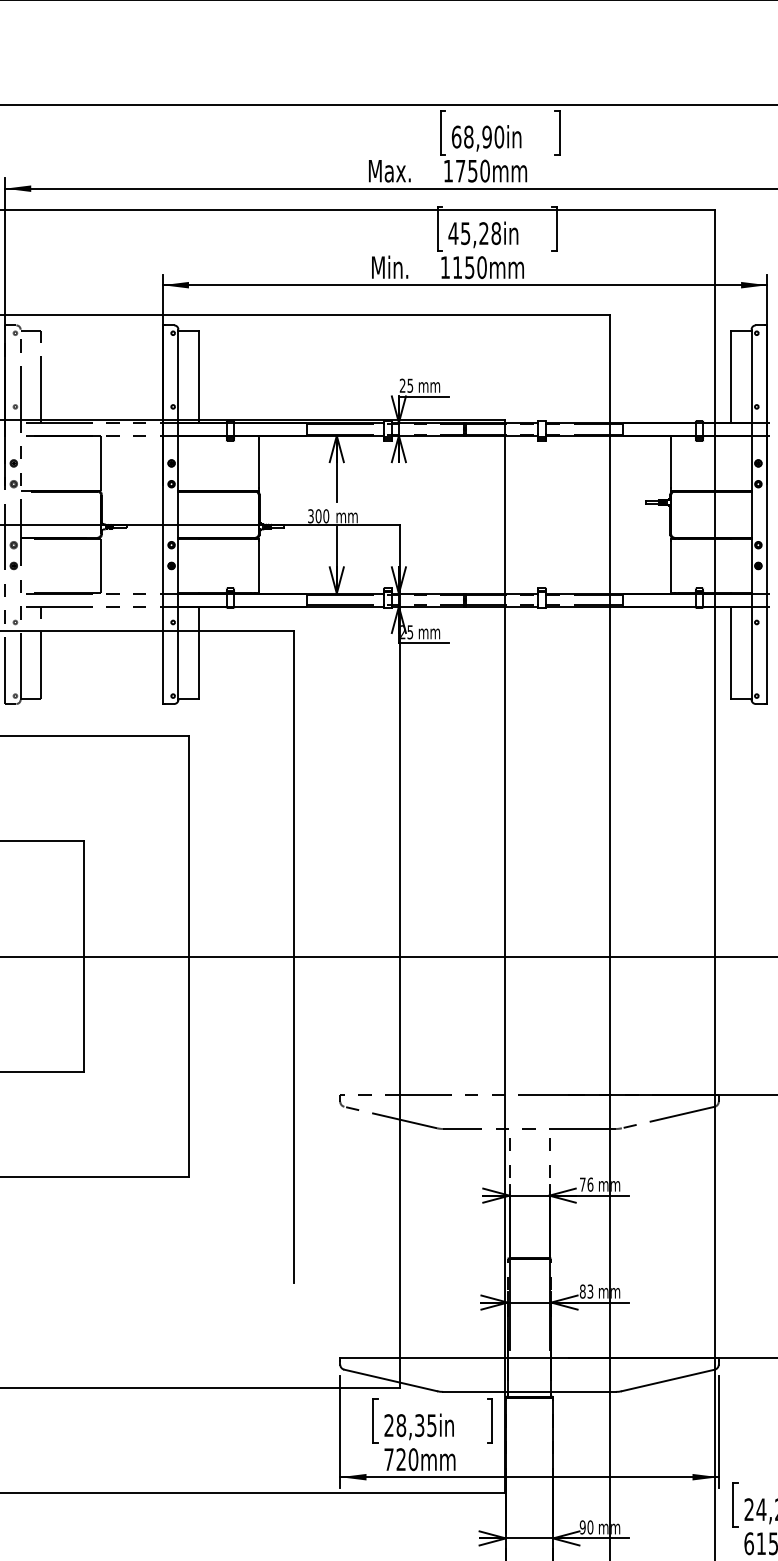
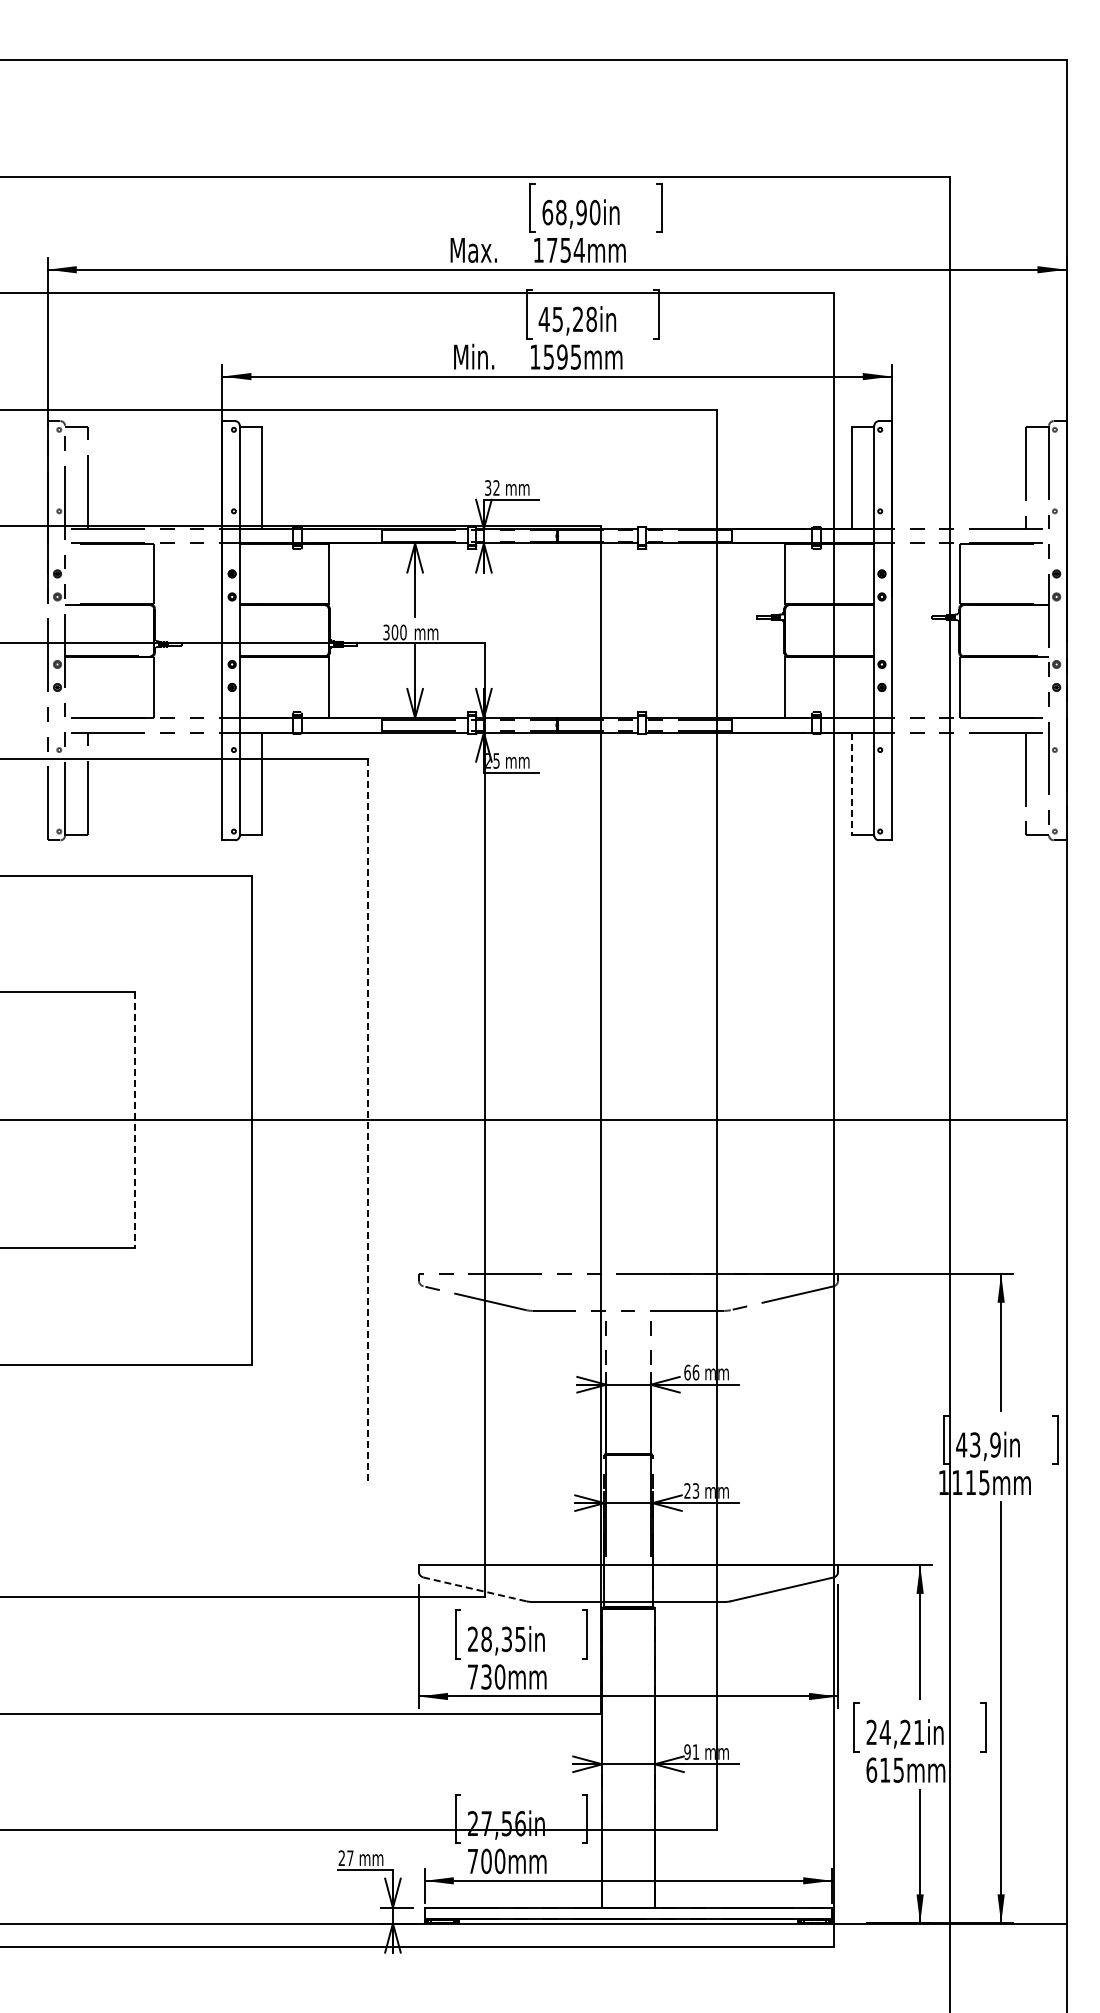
text: (484, 170) -> (578, 249), 1750mm -> 1754mm
text: (469, 267) -> (562, 356), 1150mm -> 1595mm
text: (406, 385) -> (492, 487), 25 -> 32
line: (730, 652) -> (851, 783), solid -> dashed
line: (84, 957) -> (135, 1120), solid -> dashed
line: (294, 957) -> (368, 1120), solid -> dashed
text: (582, 1184) -> (687, 1372), 76 -> 66
text: (582, 1291) -> (687, 1490), 83 -> 23
line: (390, 1380) -> (474, 1589), solid -> dashed
text: (401, 1459) -> (486, 1676), 720mm -> 730mm
text: (590, 1526) -> (695, 1751), 90 -> 91

